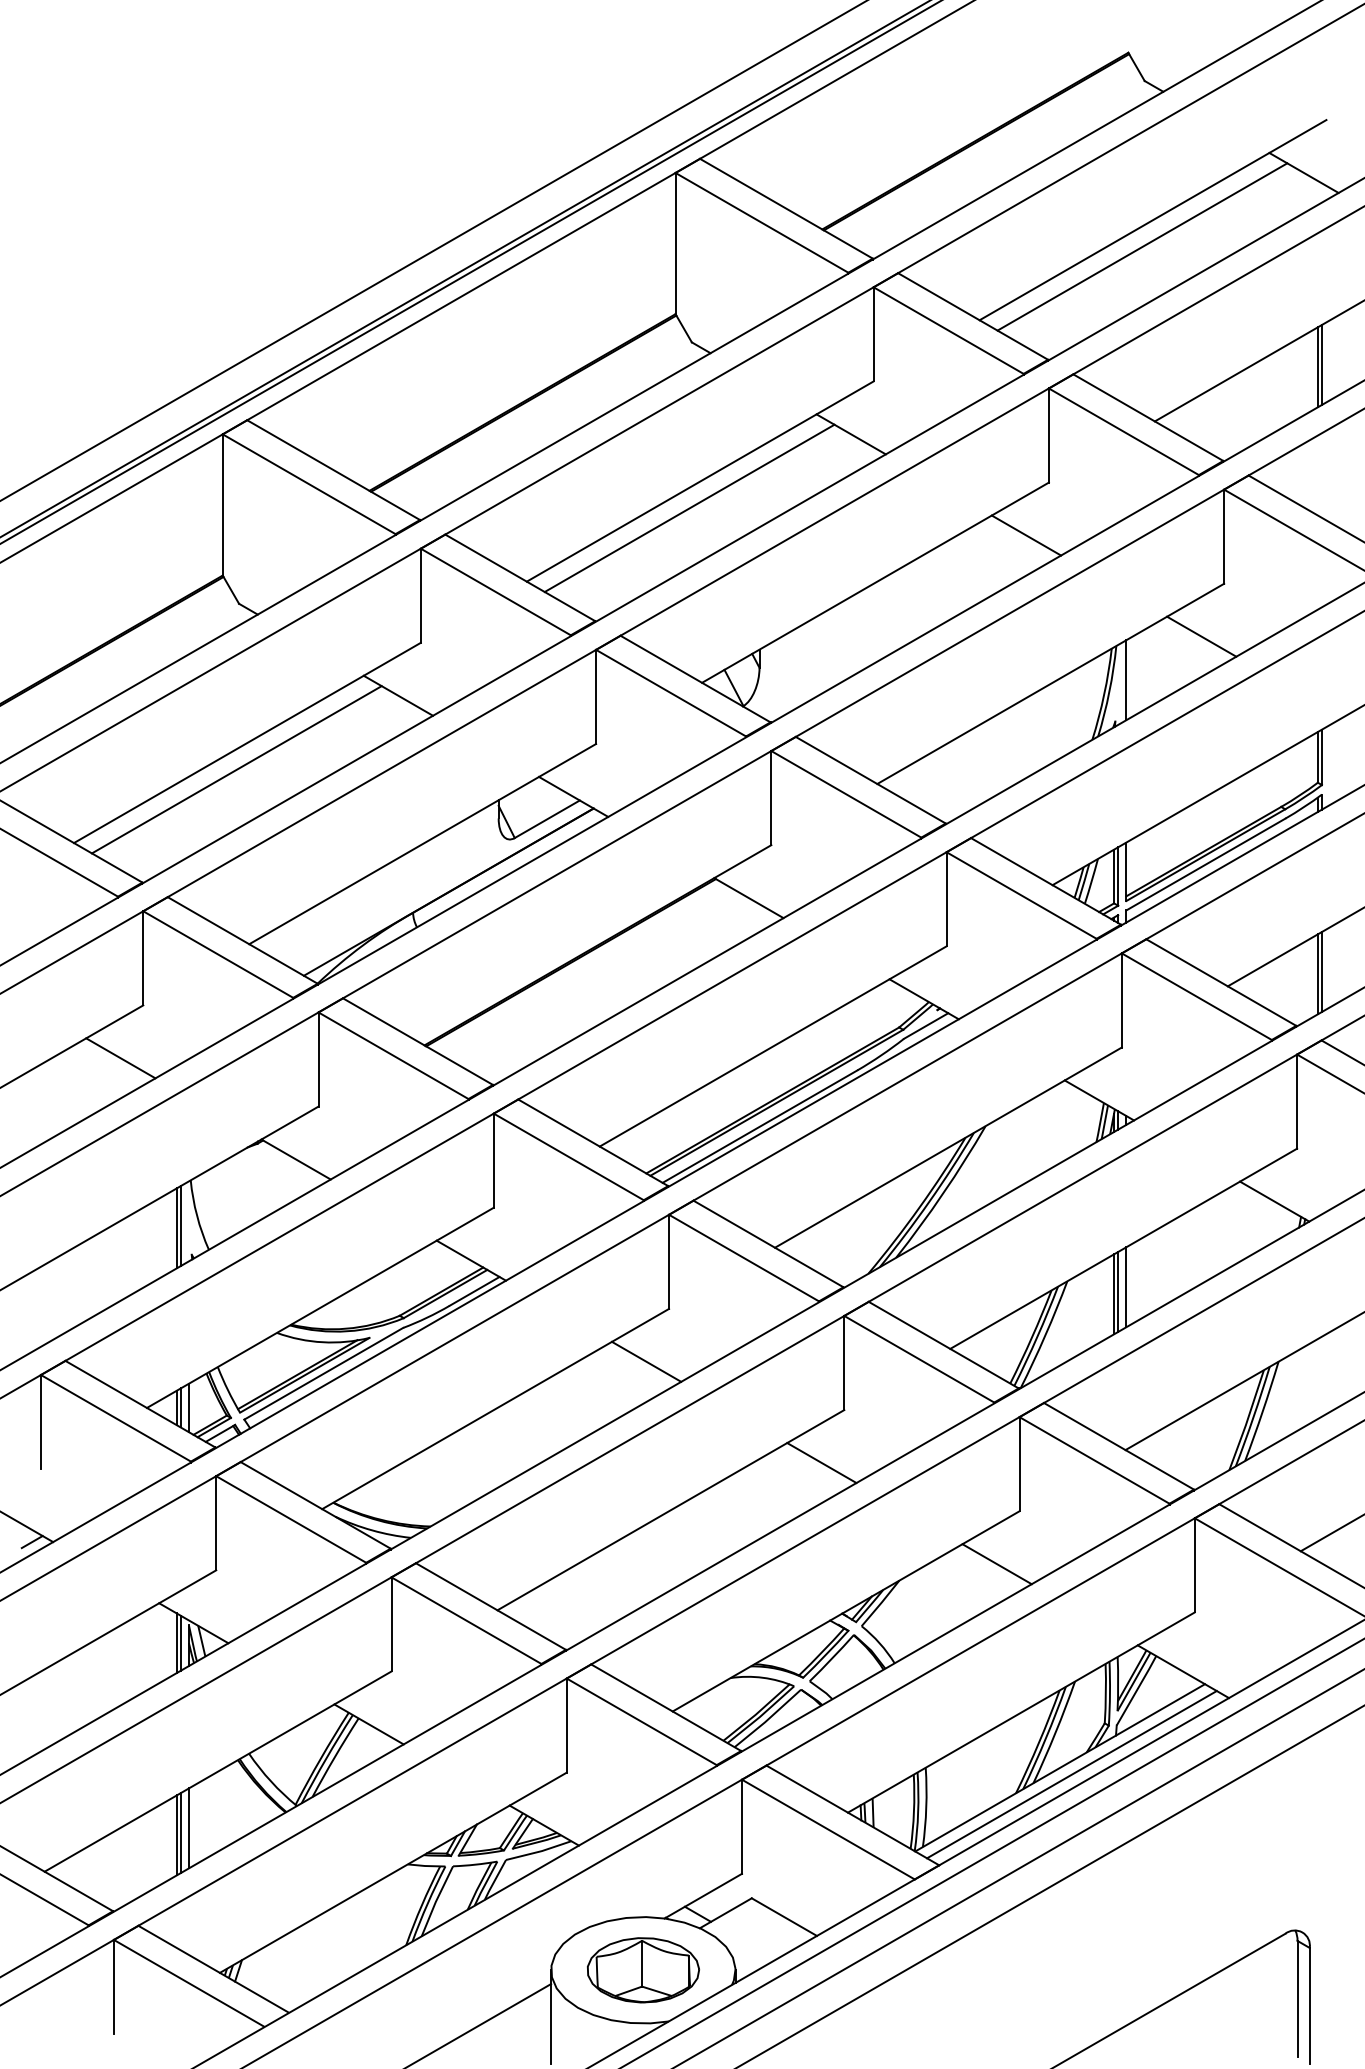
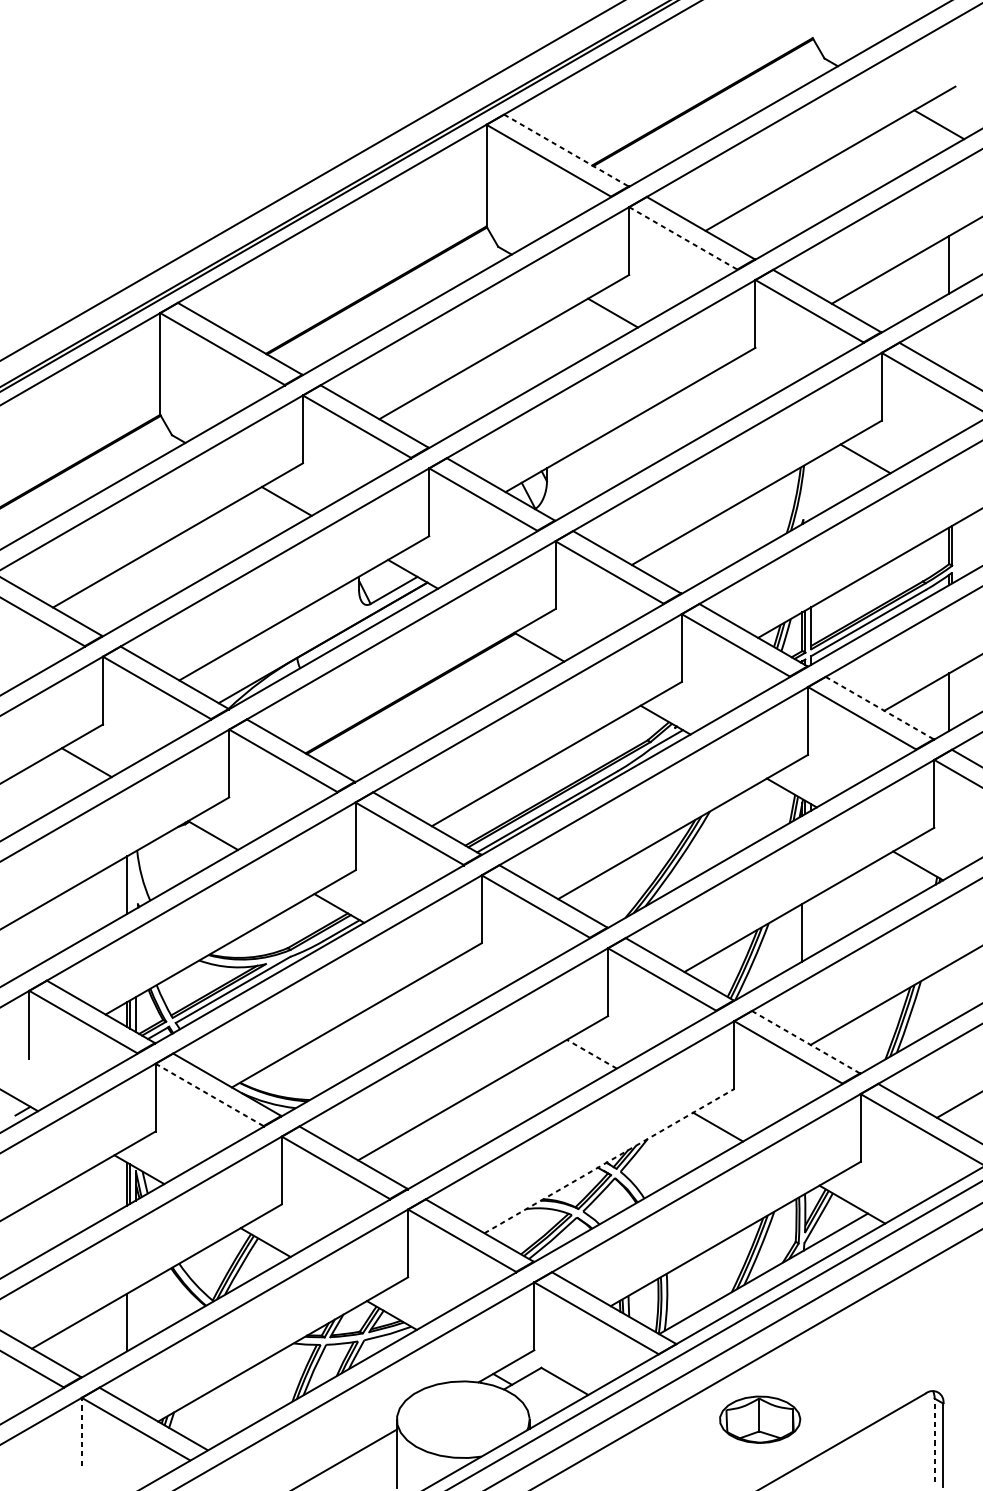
line: (786, 208) -> (566, 150), solid -> dashed
line: (1142, 246) -> (822, 177), removed
line: (948, 330) -> (683, 238), solid -> dashed
line: (1321, 364) -> (951, 262), removed
line: (689, 508) -> (496, 366), removed
line: (1026, 535) -> (739, 385), removed
line: (1126, 680) -> (811, 490), removed
line: (236, 769) -> (170, 554), removed
line: (1321, 971) -> (951, 700), removed
line: (1221, 982) -> (879, 708), solid -> dashed
line: (180, 1226) -> (129, 883), removed
line: (1126, 1287) -> (811, 927), removed
line: (1118, 1291) -> (805, 930), removed
line: (646, 1361) -> (465, 981), removed
line: (1119, 1446) -> (806, 1042), solid -> dashed
line: (821, 1463) -> (591, 1054), solid -> dashed
line: (291, 1519) -> (209, 1094), solid -> dashed
line: (846, 1611) -> (609, 1161), solid -> dashed
line: (1071, 1774) -> (771, 1278), removed
line: (188, 1828) -> (135, 1317), removed
line: (180, 1833) -> (129, 1321), removed
part: (643, 1970) -> (760, 1419), moved
line: (113, 1986) -> (81, 1431), solid -> dashed
line: (1297, 1998) -> (934, 1440), solid -> dashed

